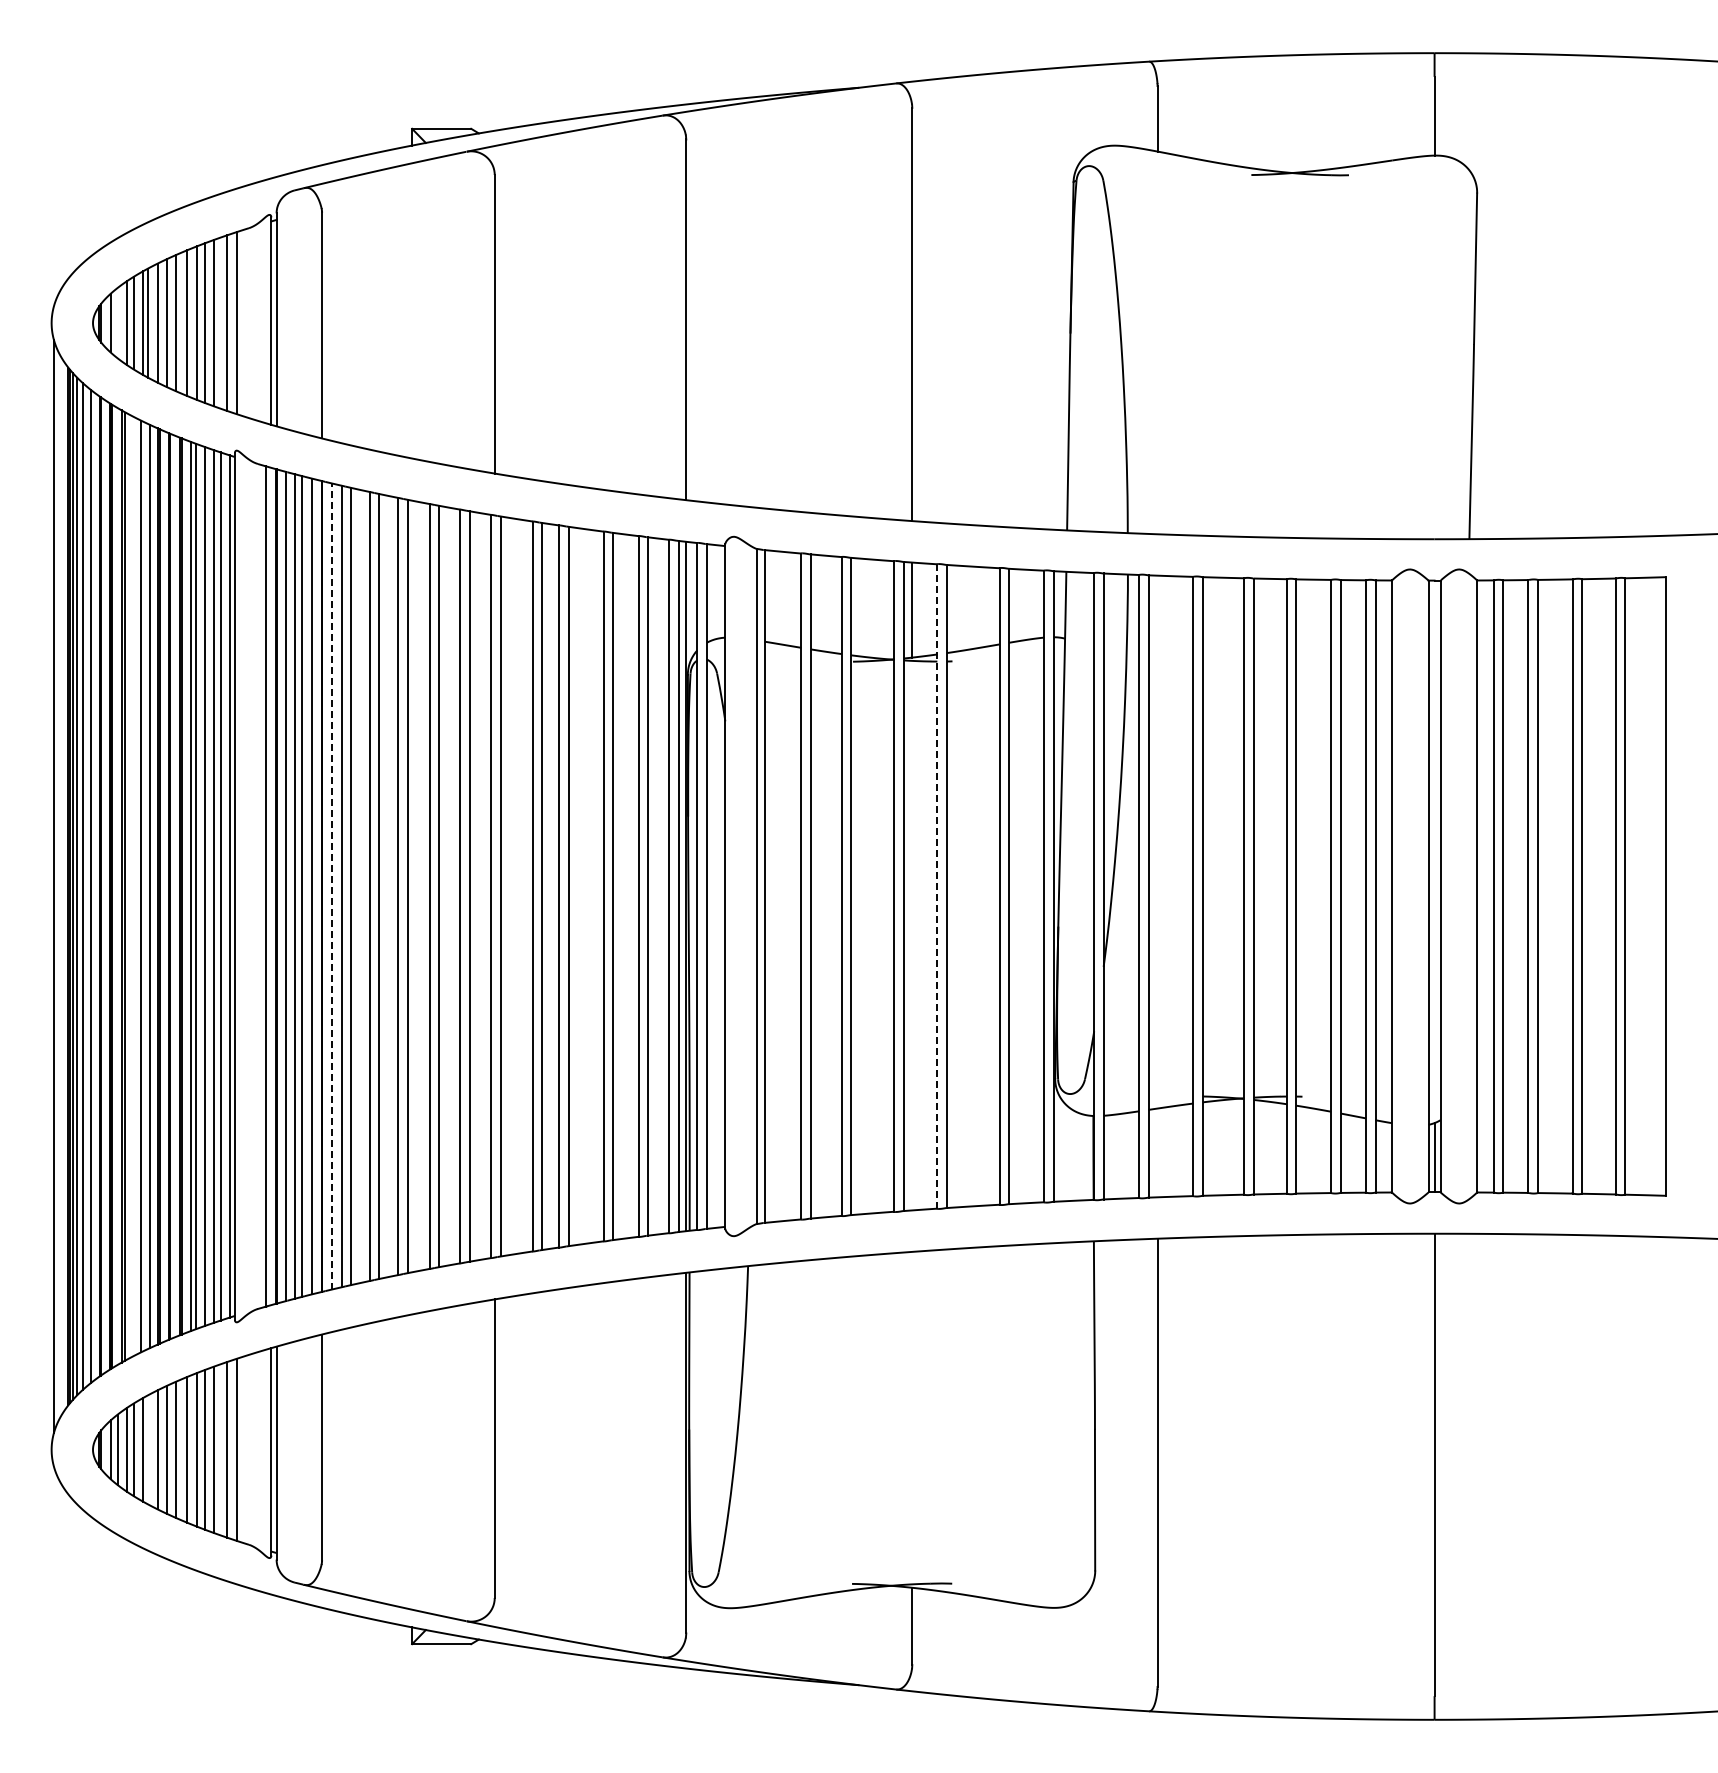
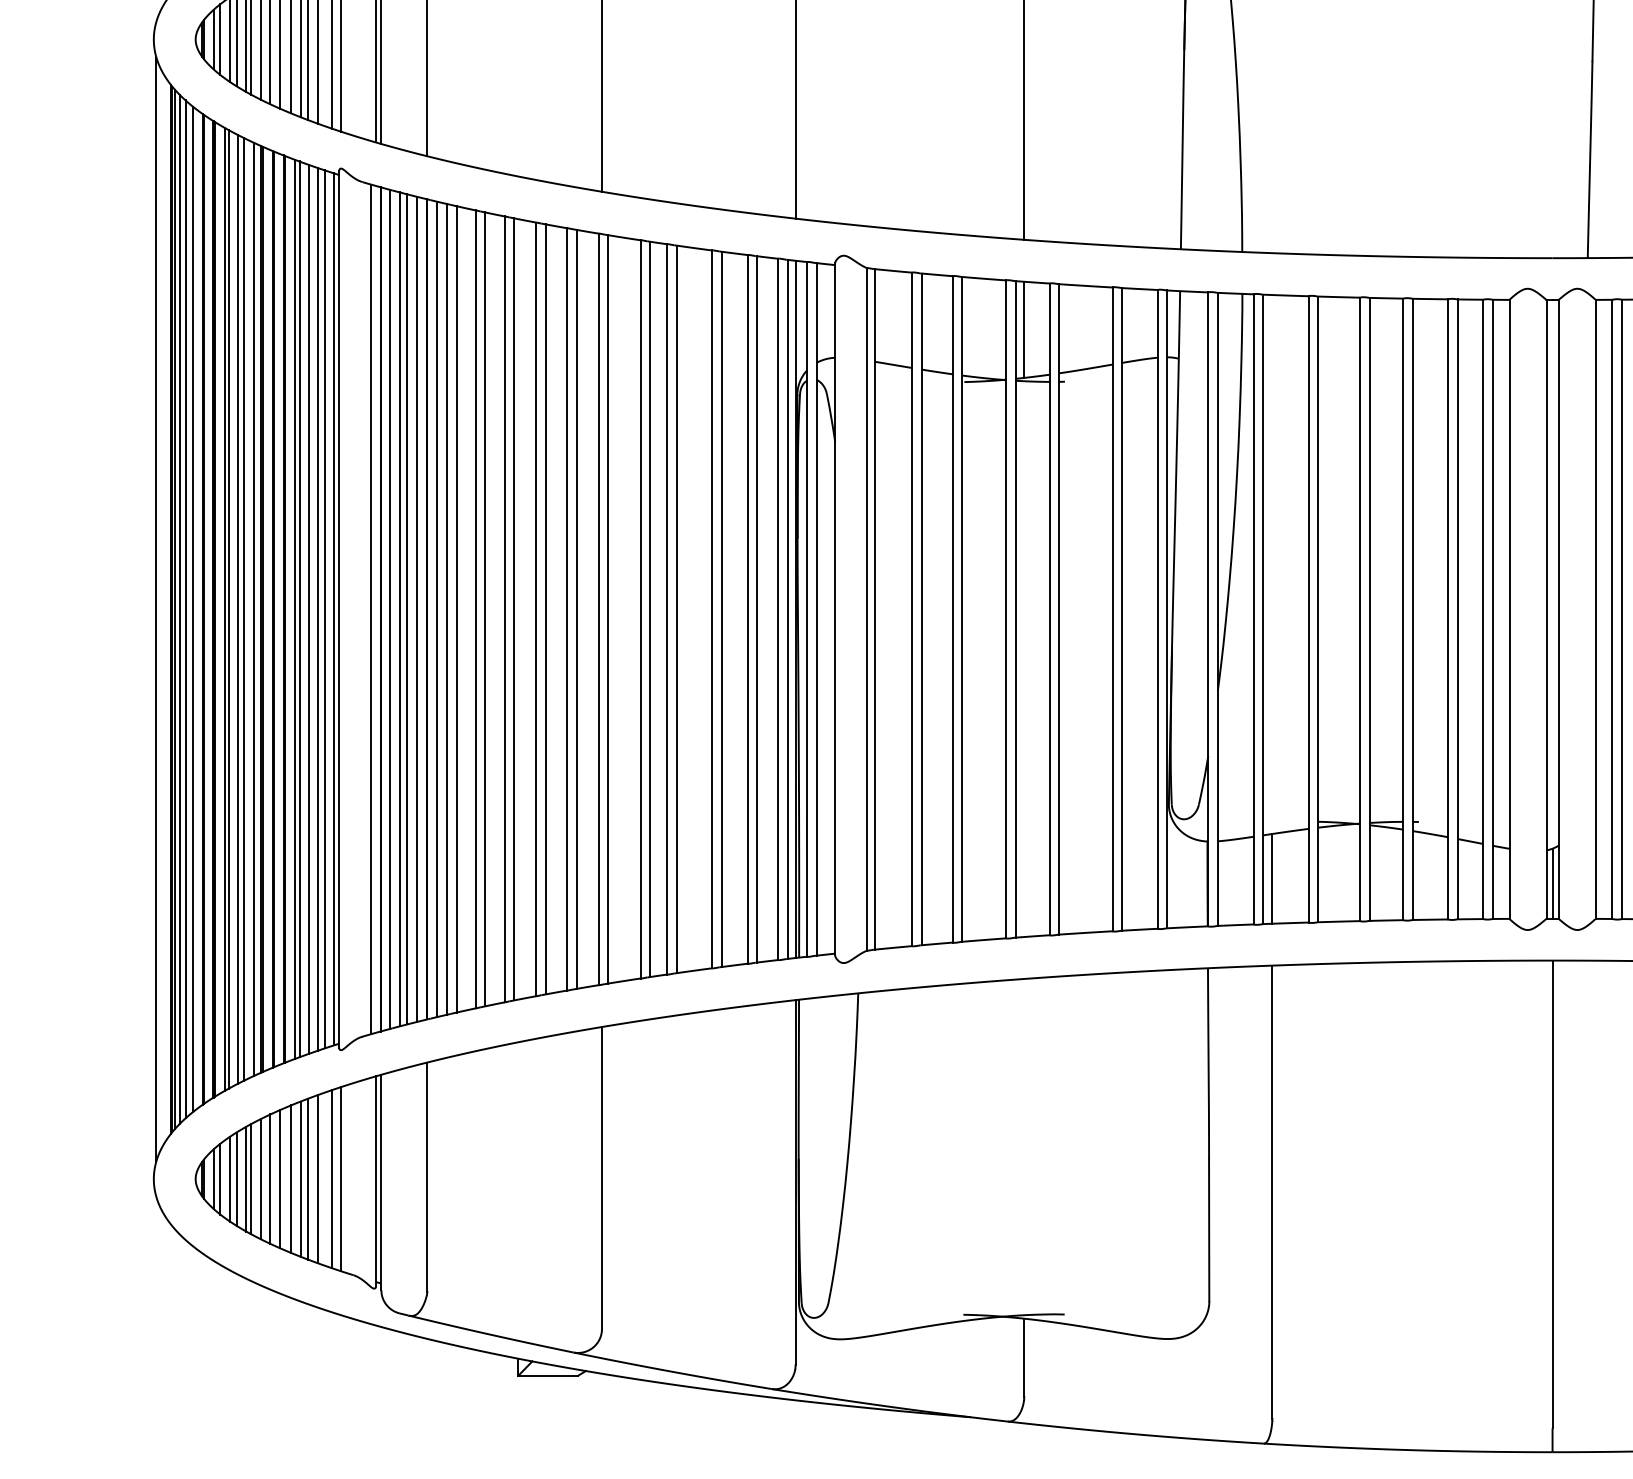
line: (117, 323) -> (220, 39), added
line: (331, 885) -> (436, 608), dashed -> solid
line: (134, 886) -> (237, 609), added
line: (937, 887) -> (1049, 610), dashed -> solid
line: (1157, 1152) -> (1272, 878), added
line: (148, 1449) -> (251, 1178), added

